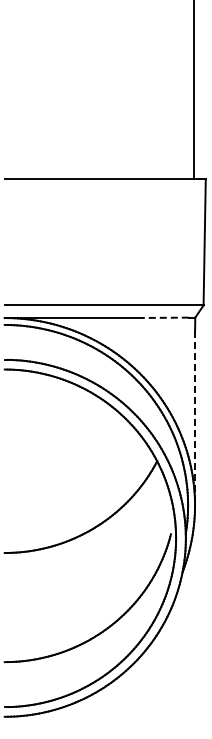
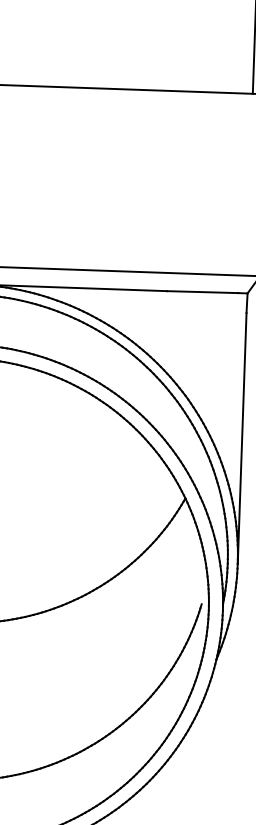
line: (164, 317) -> (203, 291), dashed -> solid
line: (195, 418) -> (242, 438), dashed -> solid

